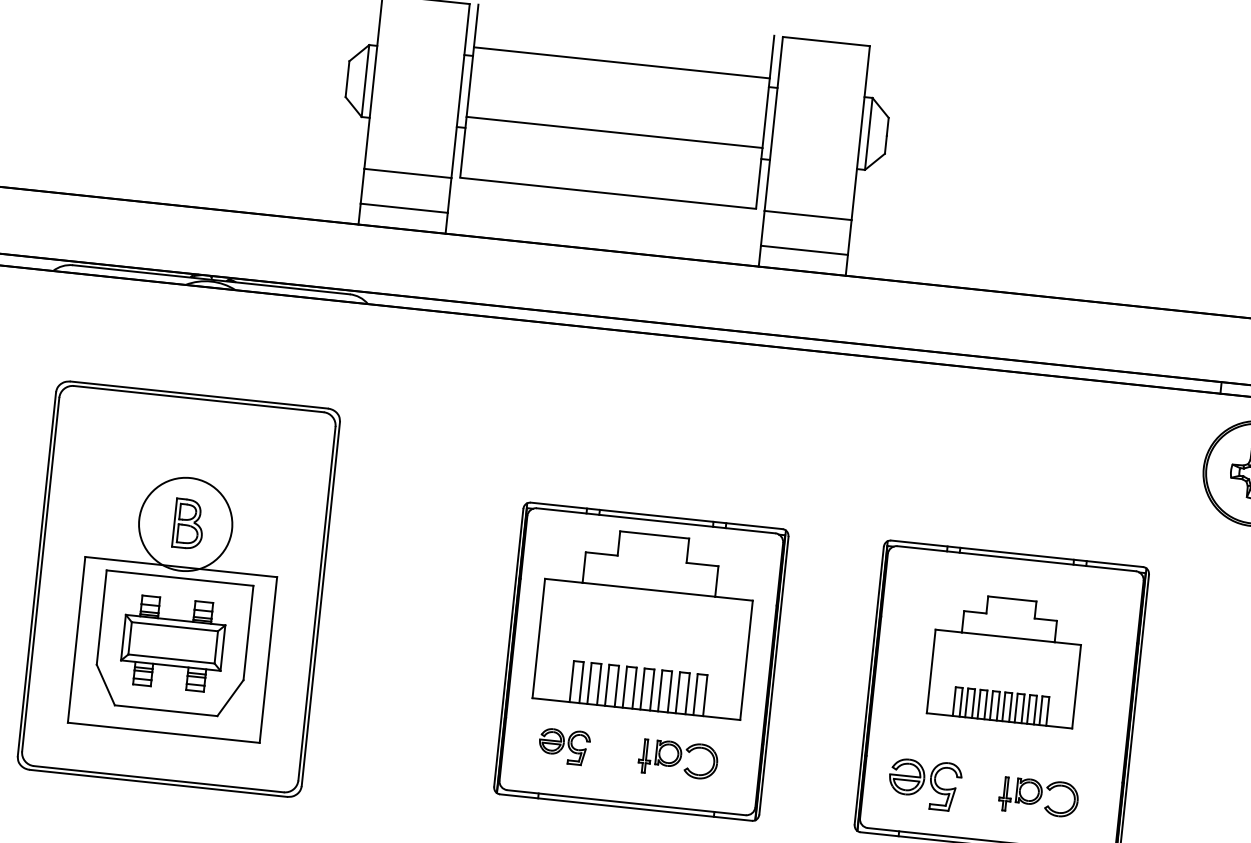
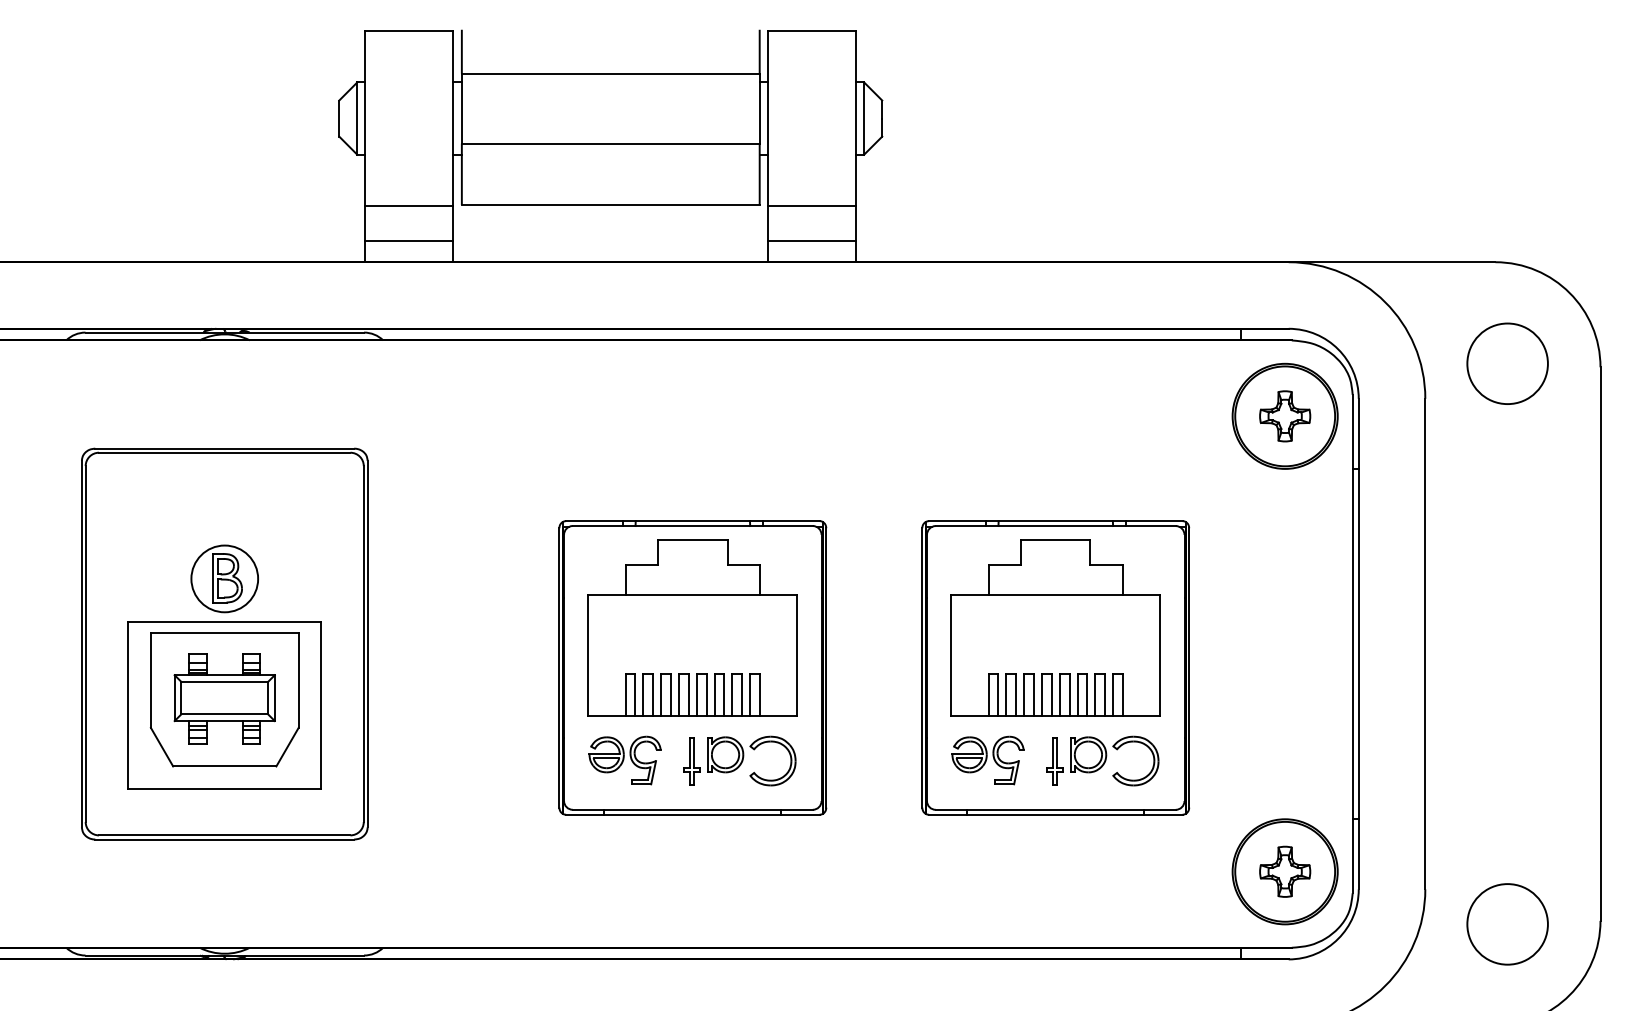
circle: (185, 524) -> (224, 578), size x0.71
part: (1005, 659) -> (1055, 627), size x1.43
part: (563, 746) -> (624, 760), size x1.43
part: (678, 758) -> (739, 760), size x1.43
part: (1038, 796) -> (1102, 760), size x1.43

